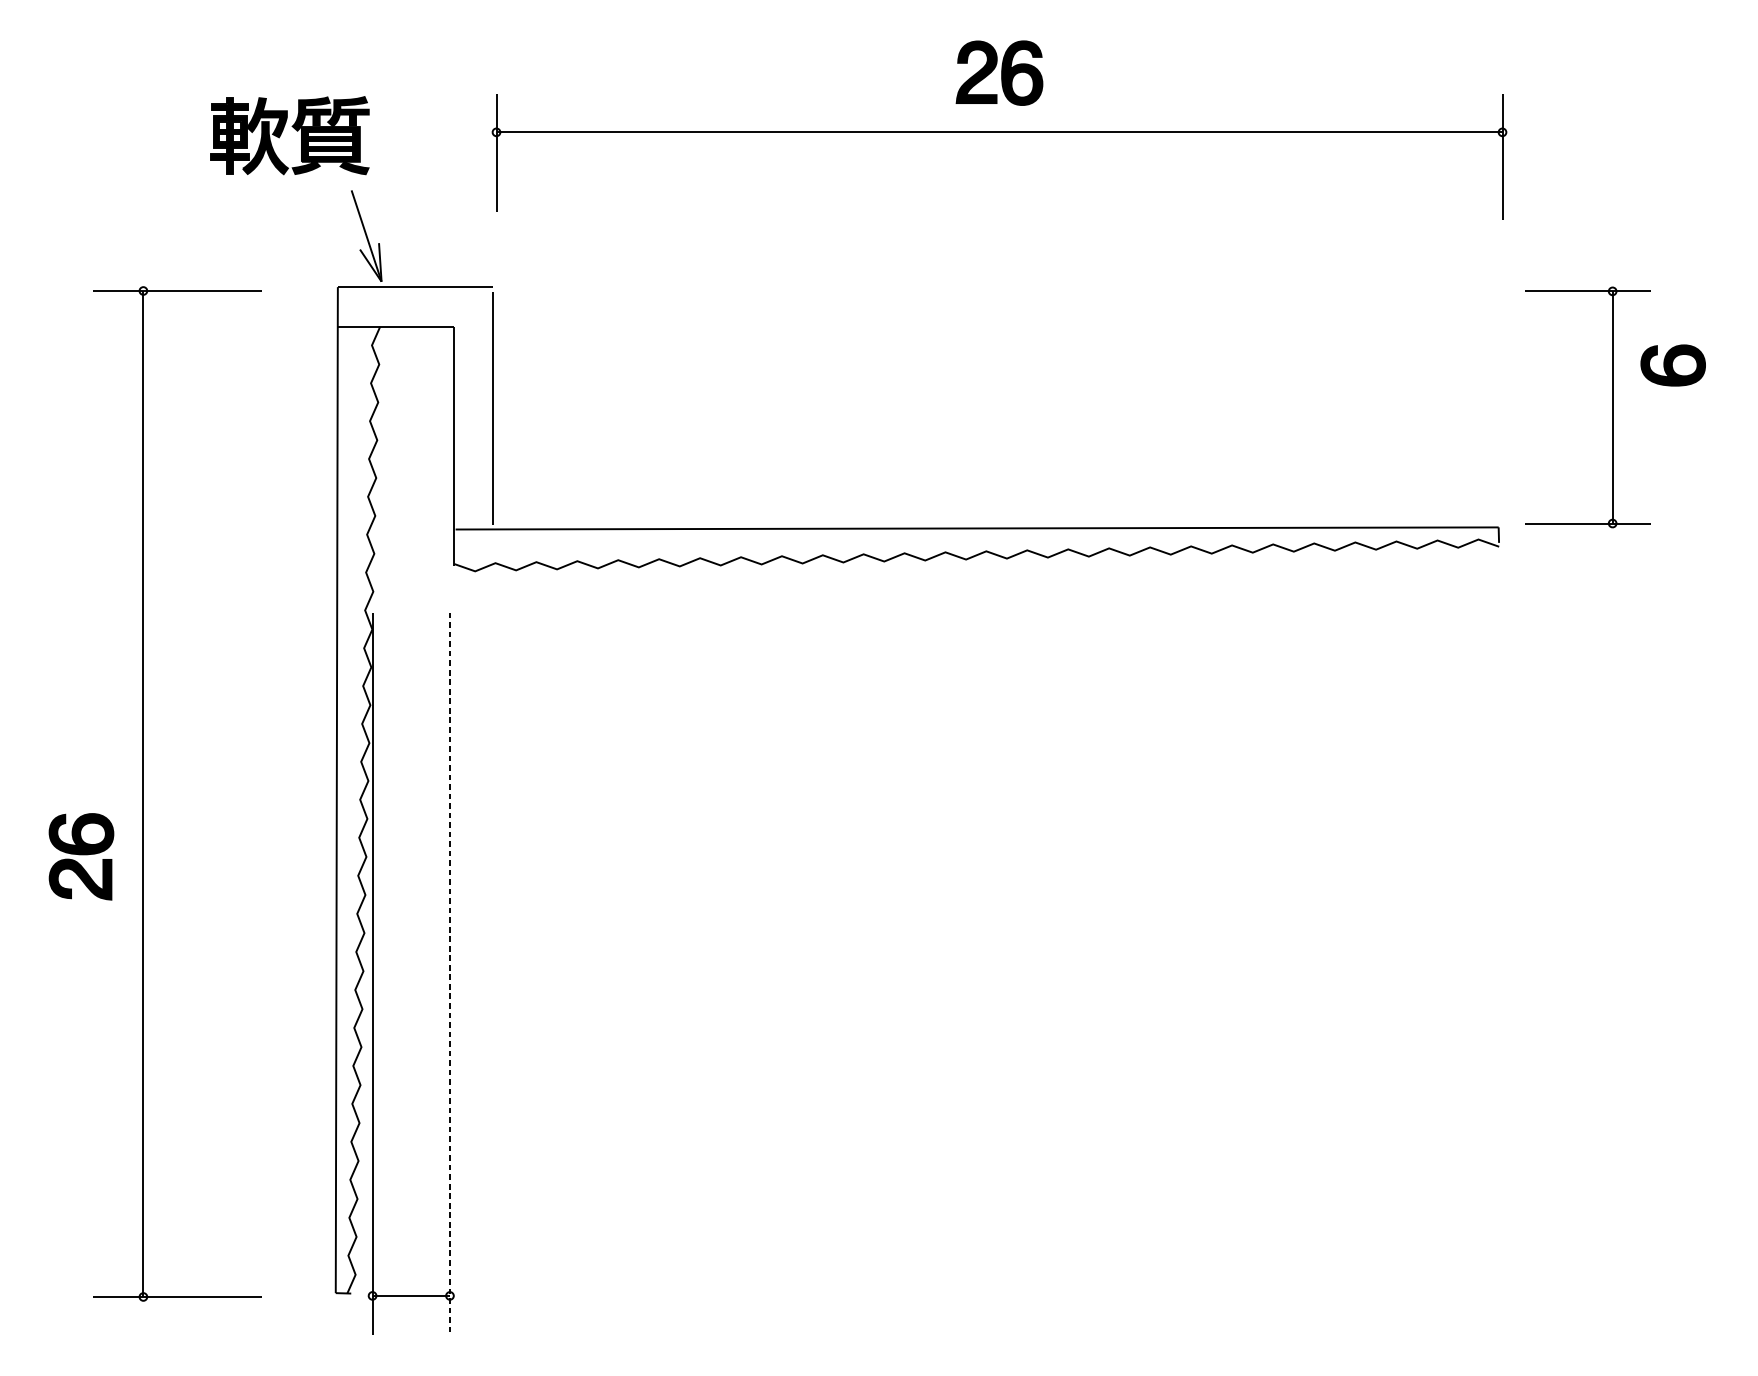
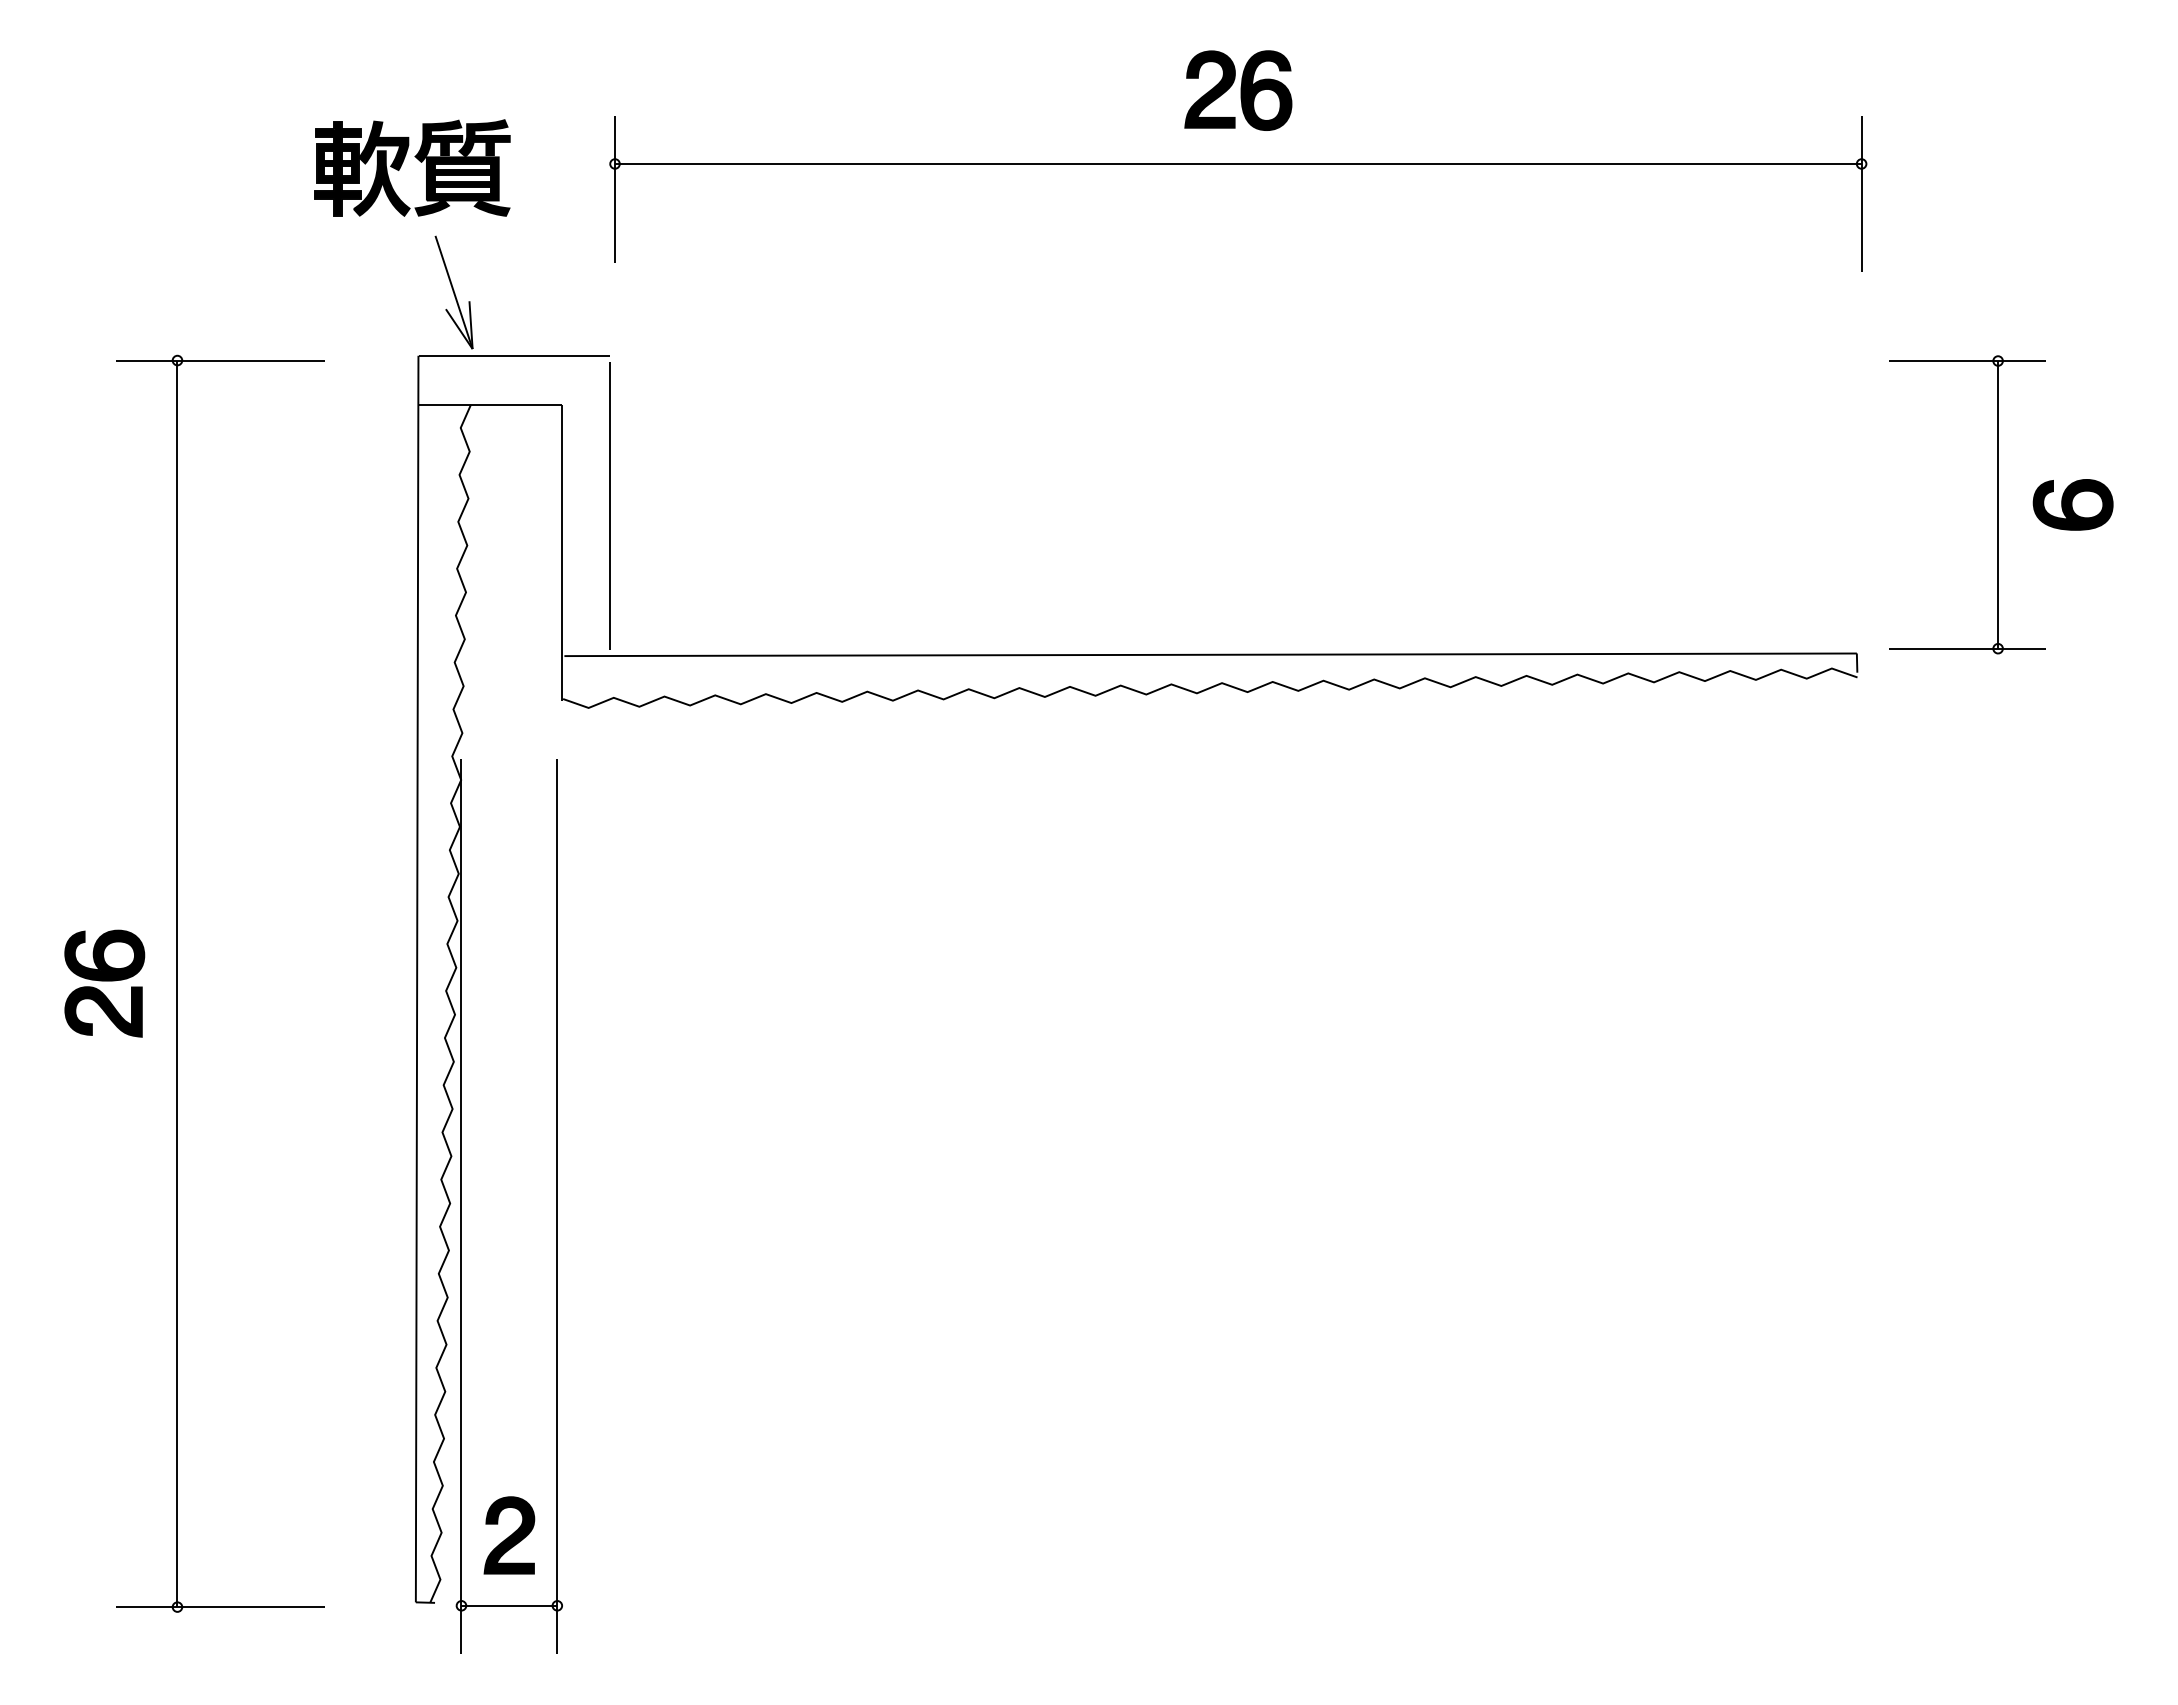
part: (295, 129) -> (418, 160), moved
part: (1672, 365) -> (2072, 504), moved
part: (81, 856) -> (104, 983), moved
line: (450, 974) -> (557, 1207), dashed -> solid
part: (411, 1239) -> (509, 1535), added

